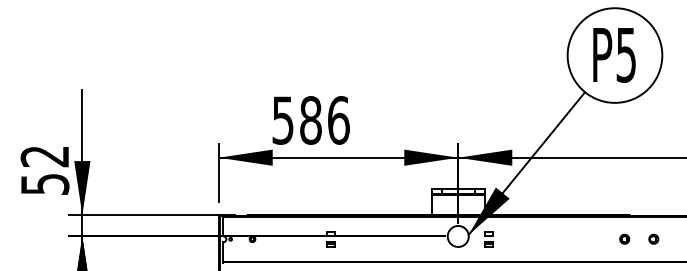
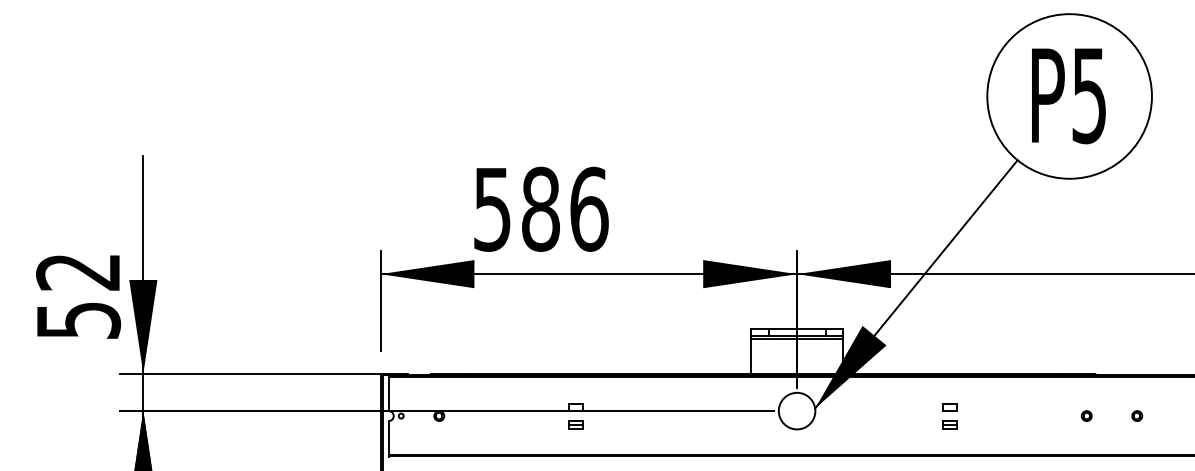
part: (488, 239) -> (948, 416), moved
part: (624, 239) -> (1086, 416), size x0.62
part: (653, 239) -> (1136, 416), size x0.62

